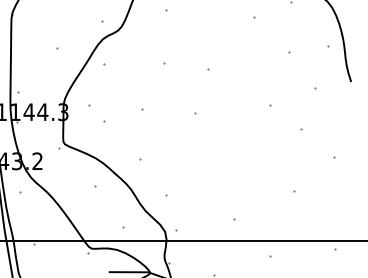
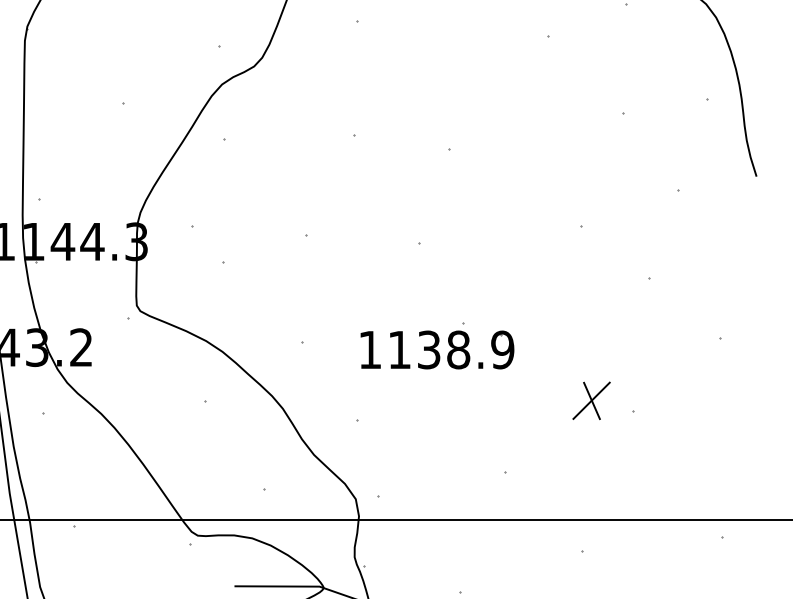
part: (202, 160) -> (436, 345), added
part: (274, 185) -> (591, 399), added

